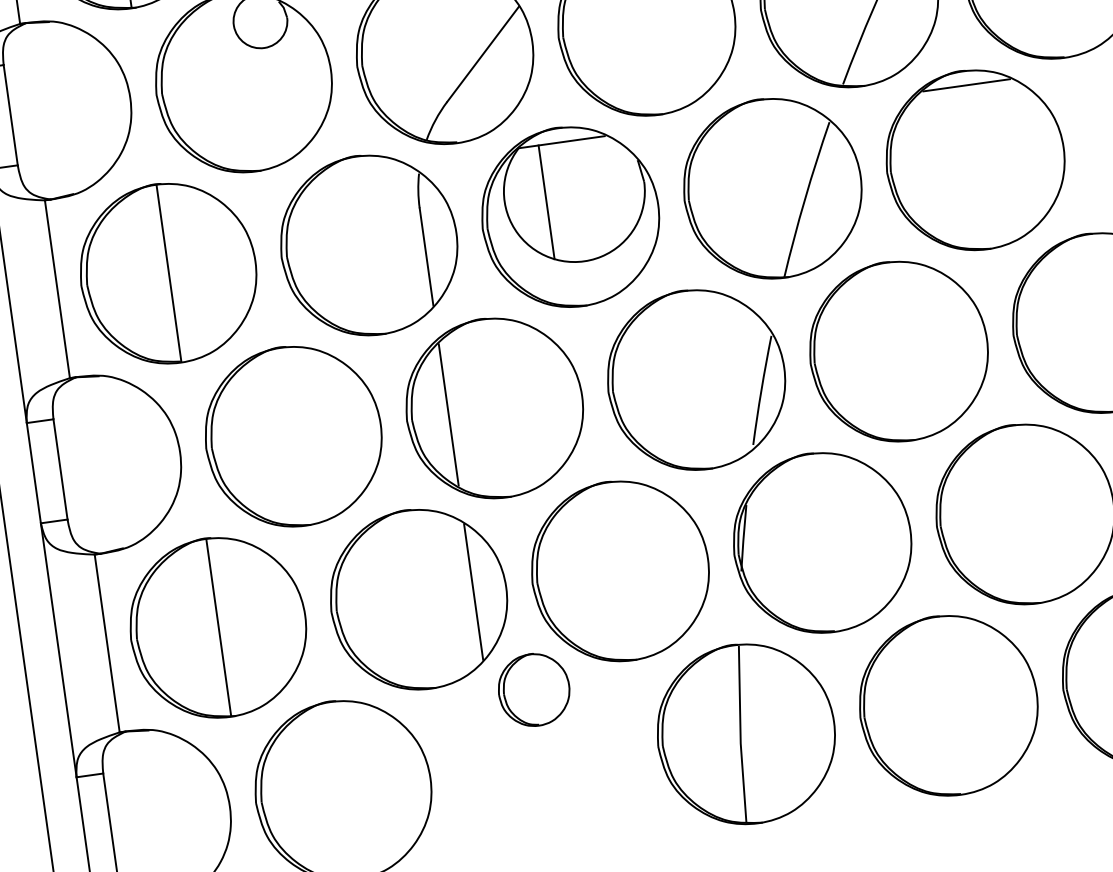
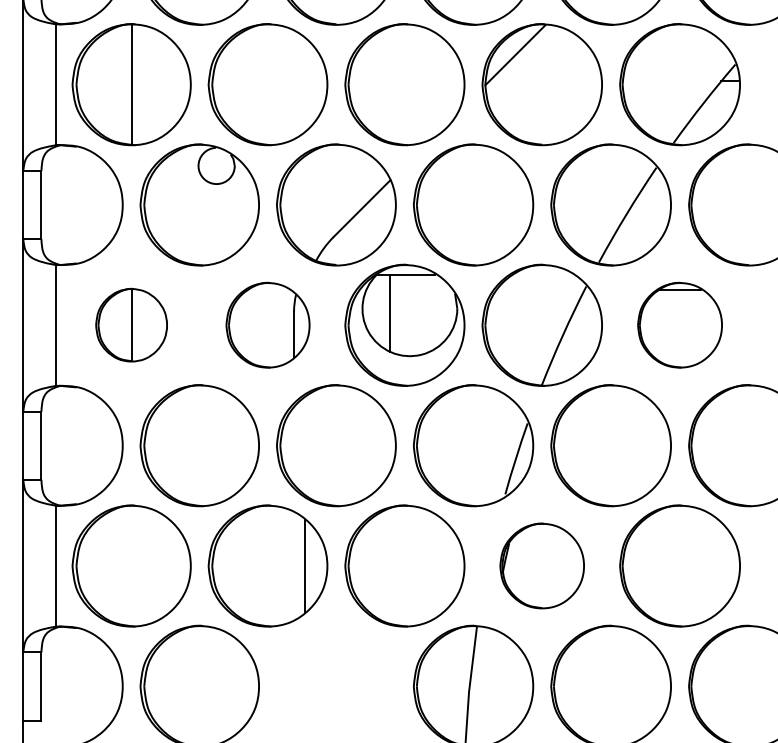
part: (974, 158) -> (679, 324), size x0.7
part: (368, 244) -> (267, 324), size x0.7
part: (167, 272) -> (131, 324), size x0.6
line: (449, 414) -> (305, 445), removed
part: (821, 542) -> (541, 565), size x0.7
line: (219, 626) -> (132, 565), removed
part: (532, 690) -> (335, 637), removed

